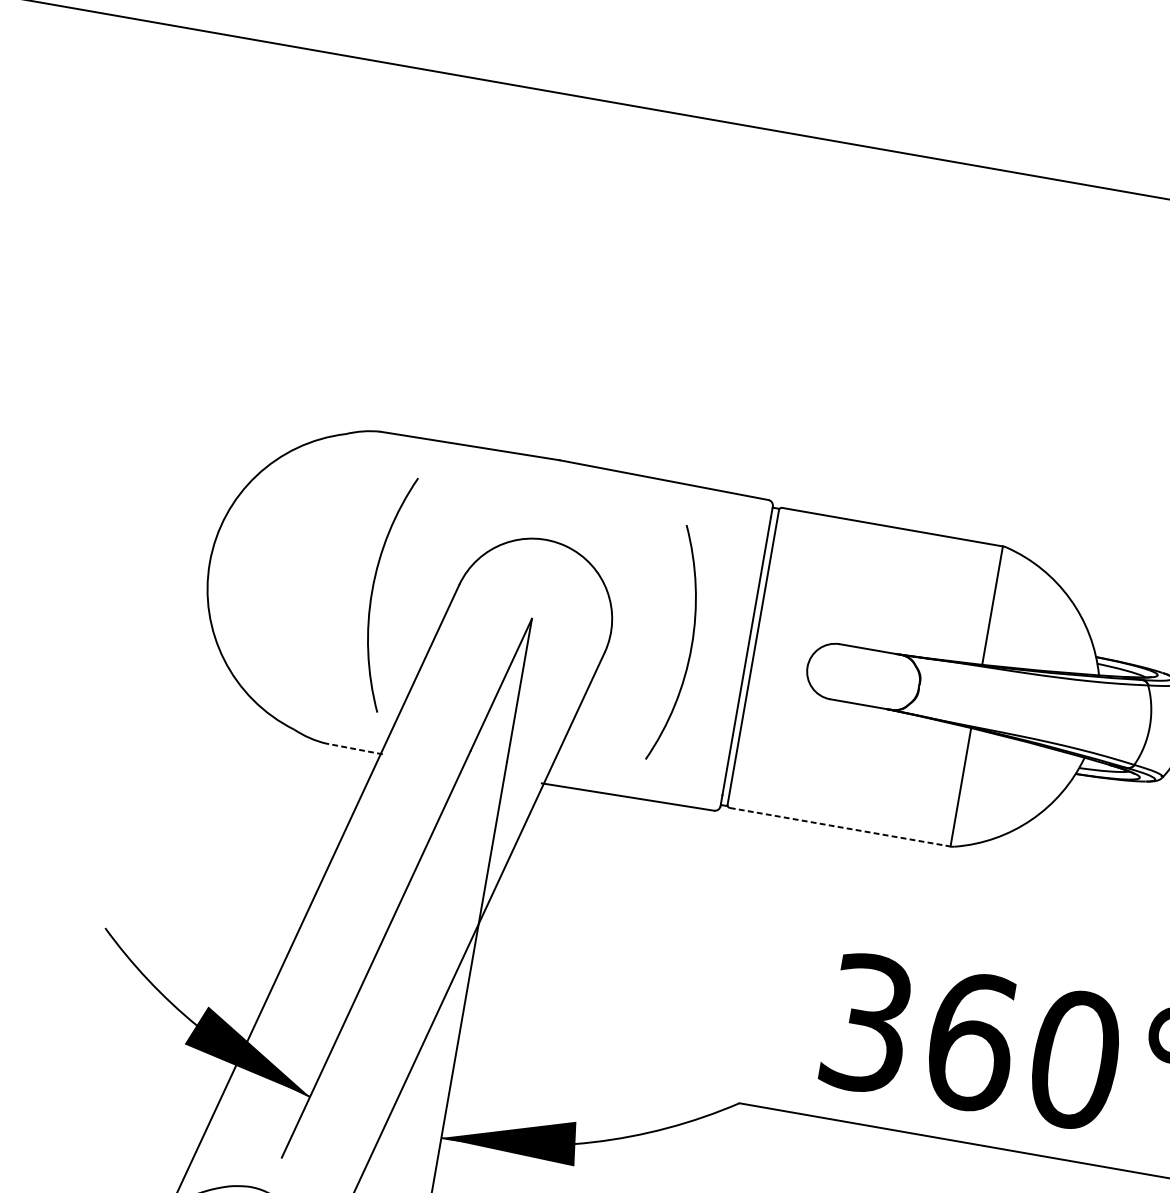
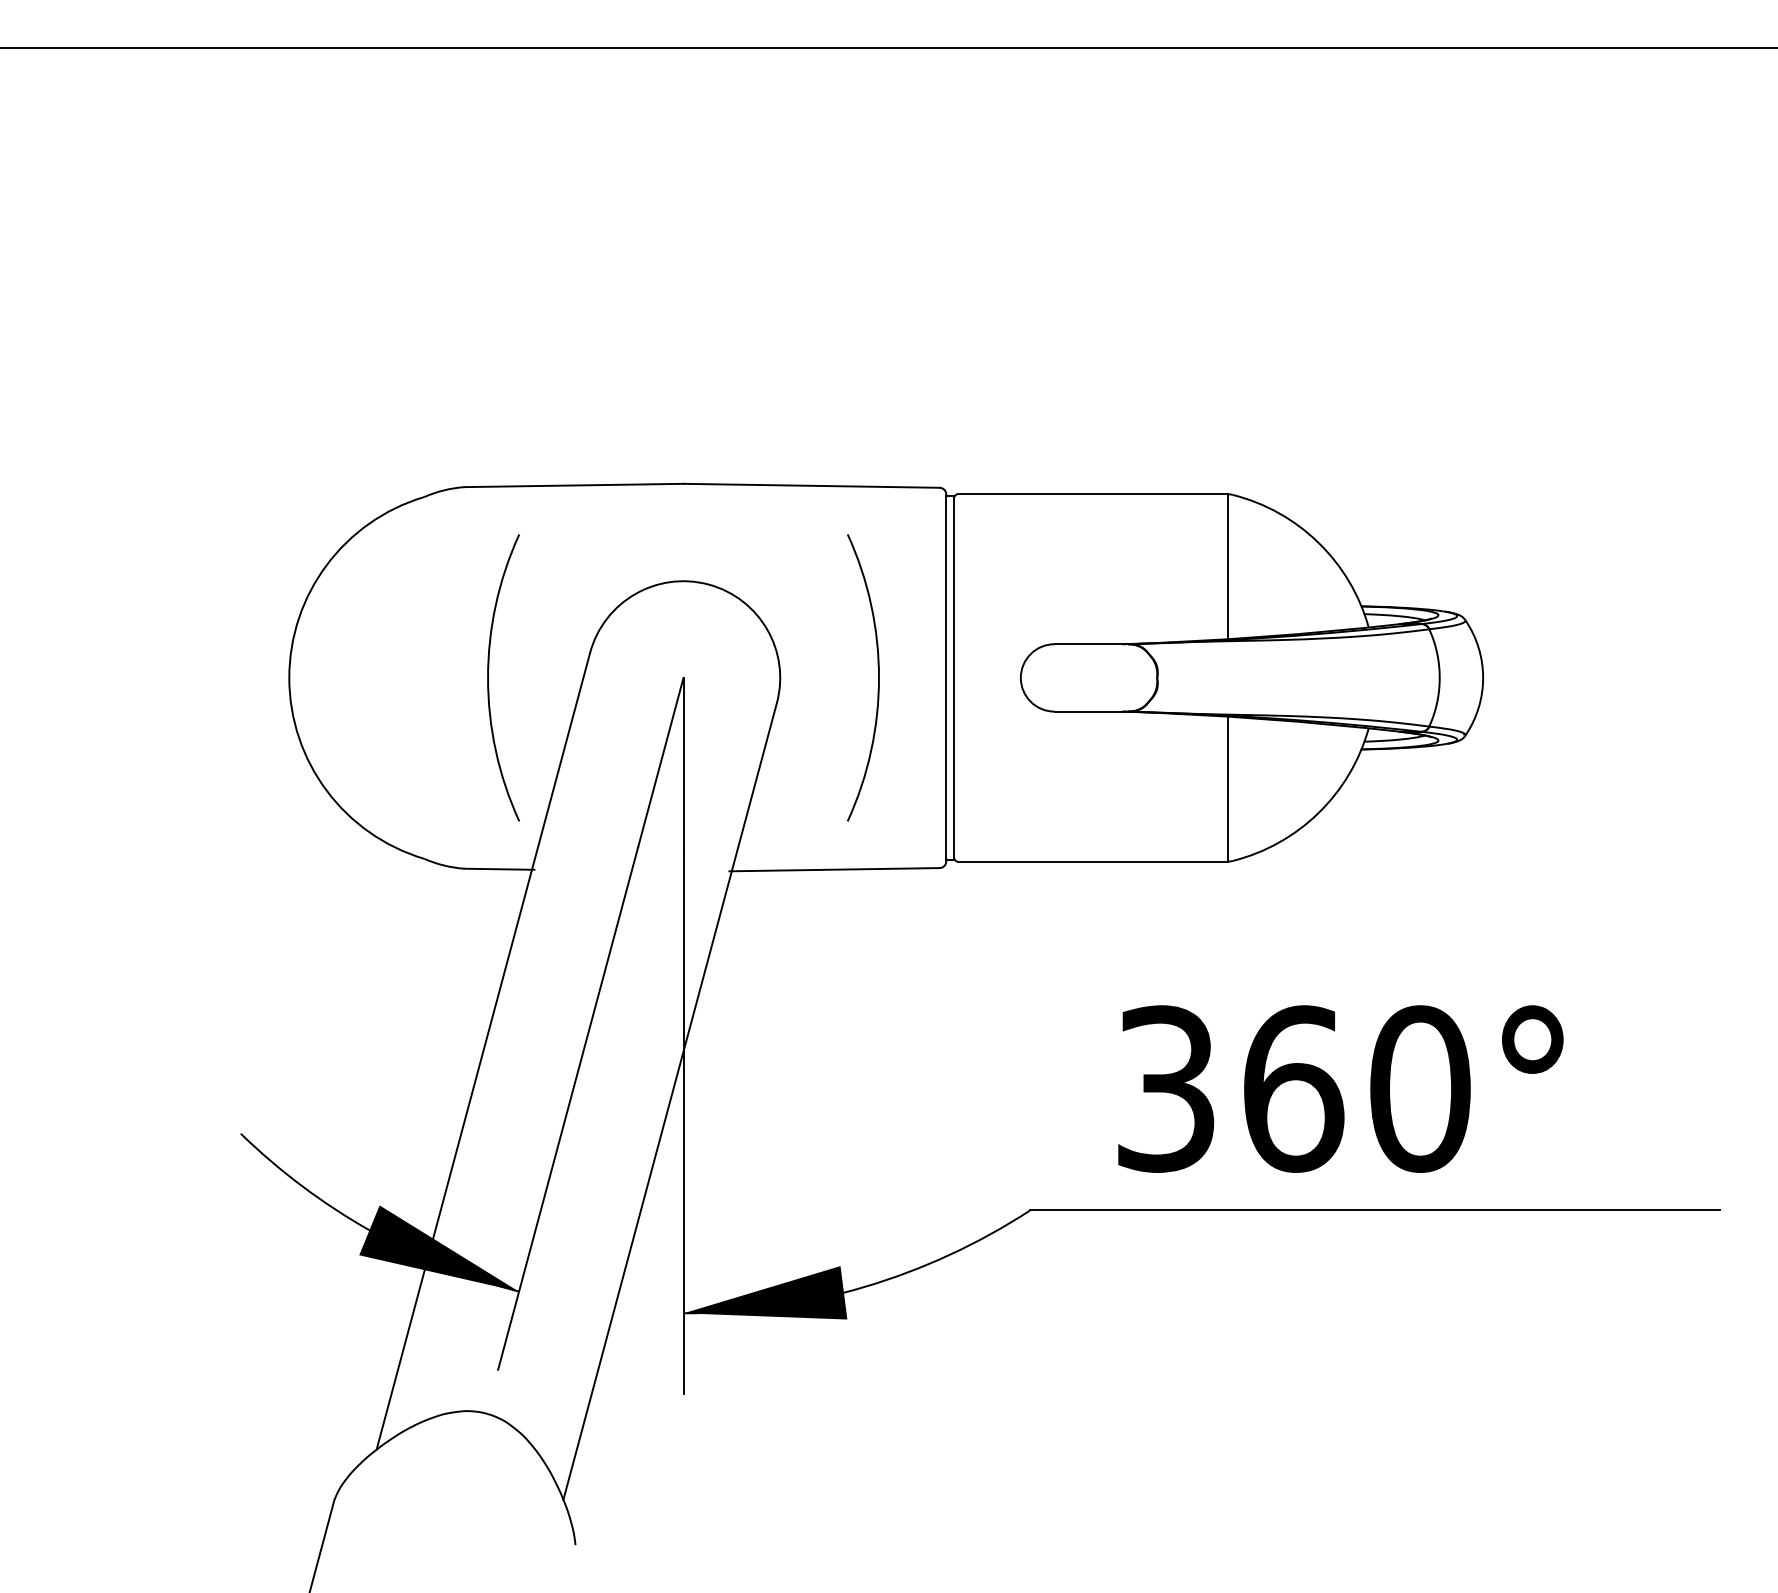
line: (354, 749) -> (499, 869), dashed -> solid
line: (840, 827) -> (1093, 861), dashed -> solid

